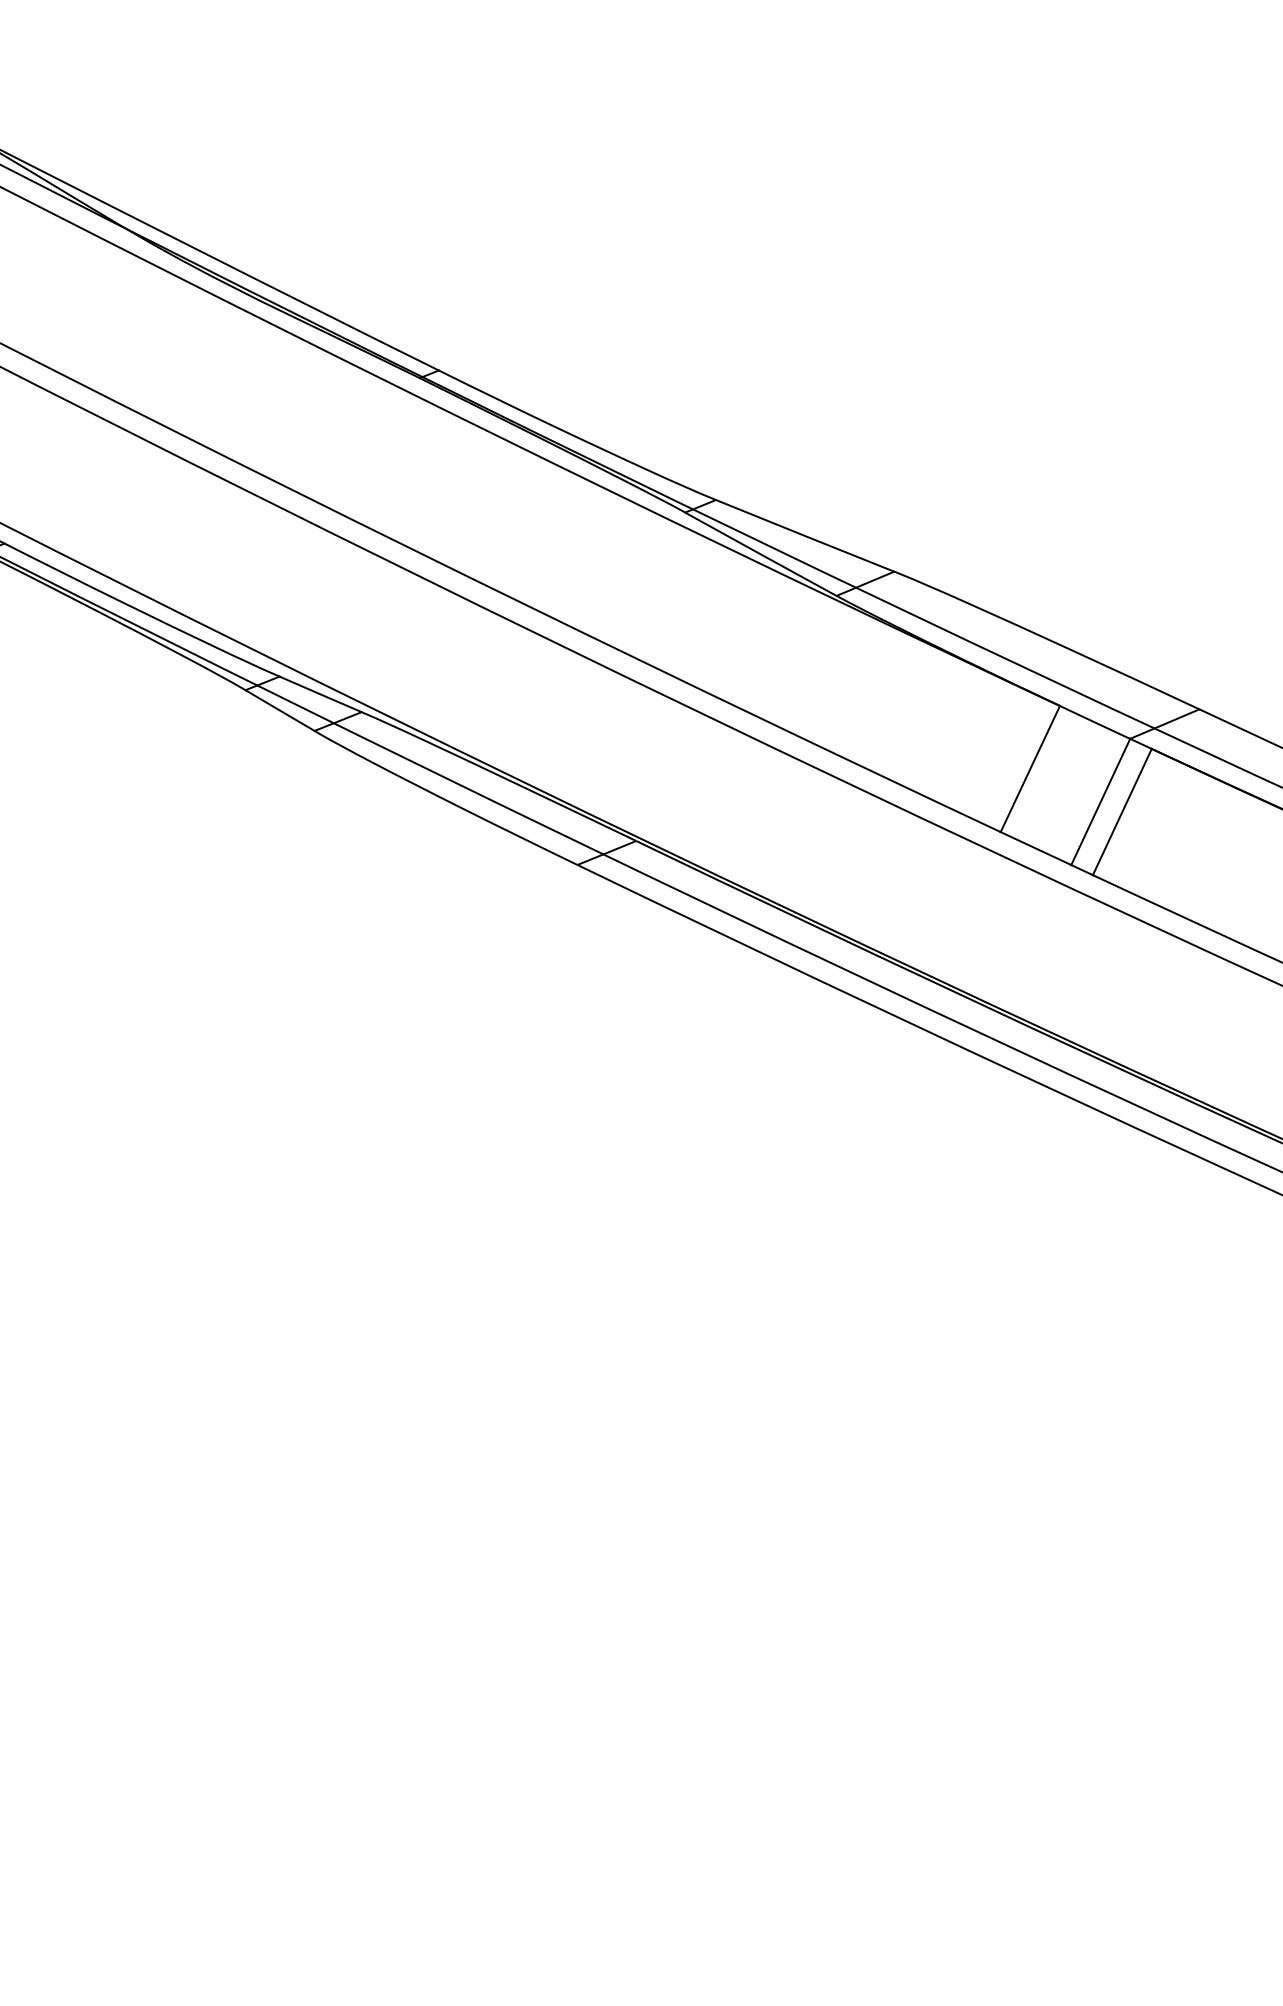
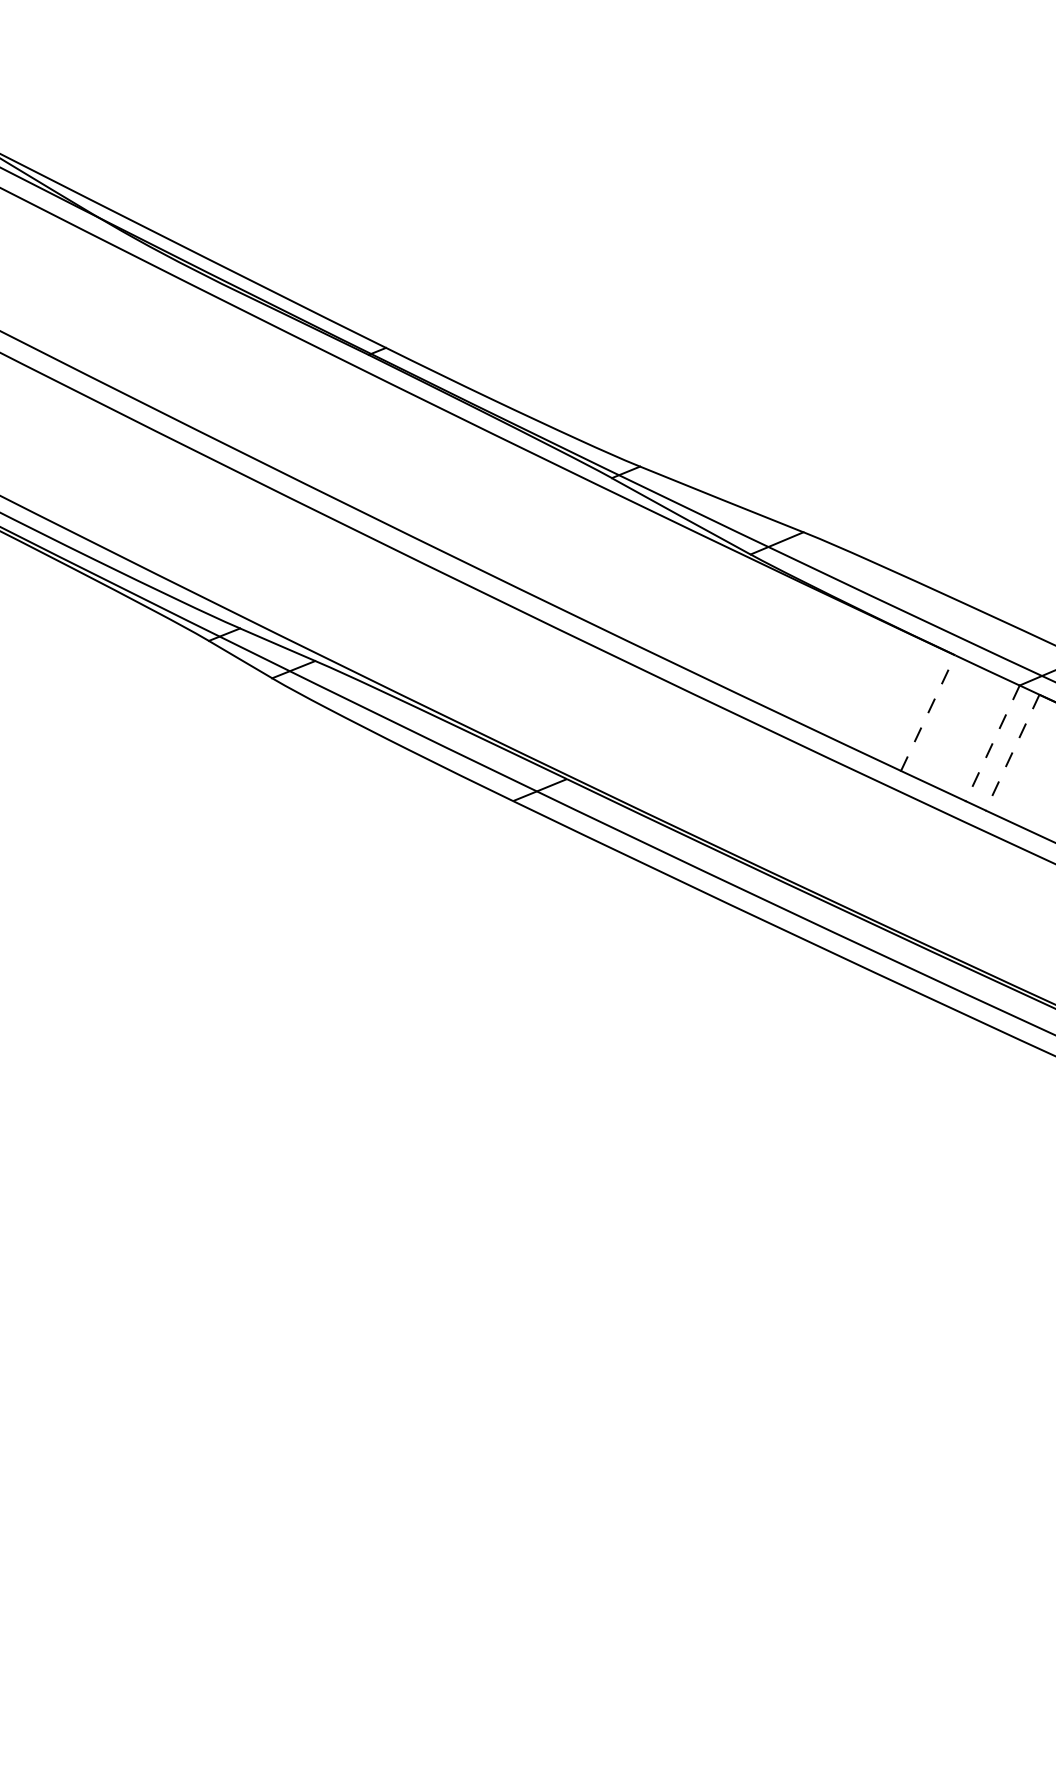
line: (1030, 768) -> (928, 712), solid -> dashed
line: (1100, 801) -> (992, 742), solid -> dashed
line: (1122, 811) -> (1012, 752), solid -> dashed

